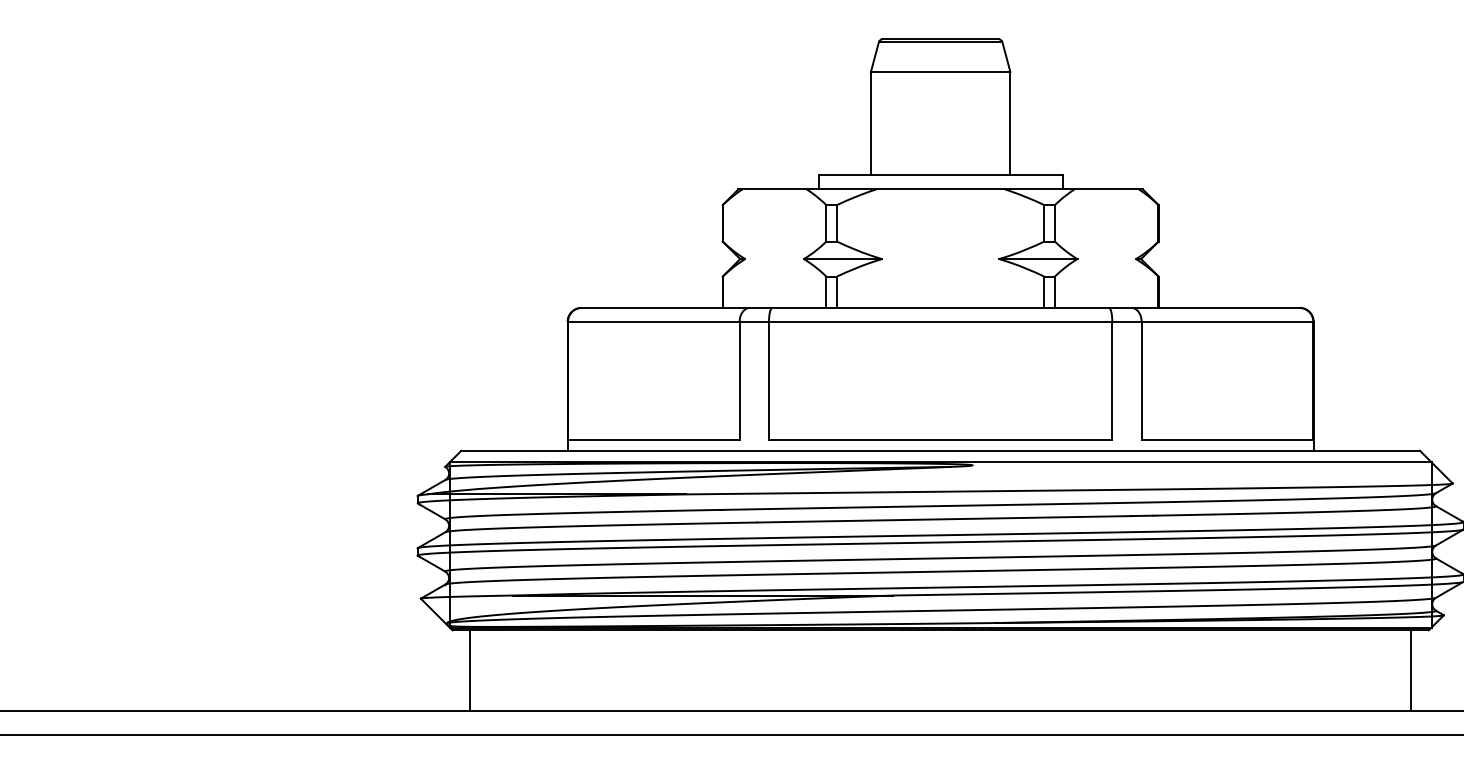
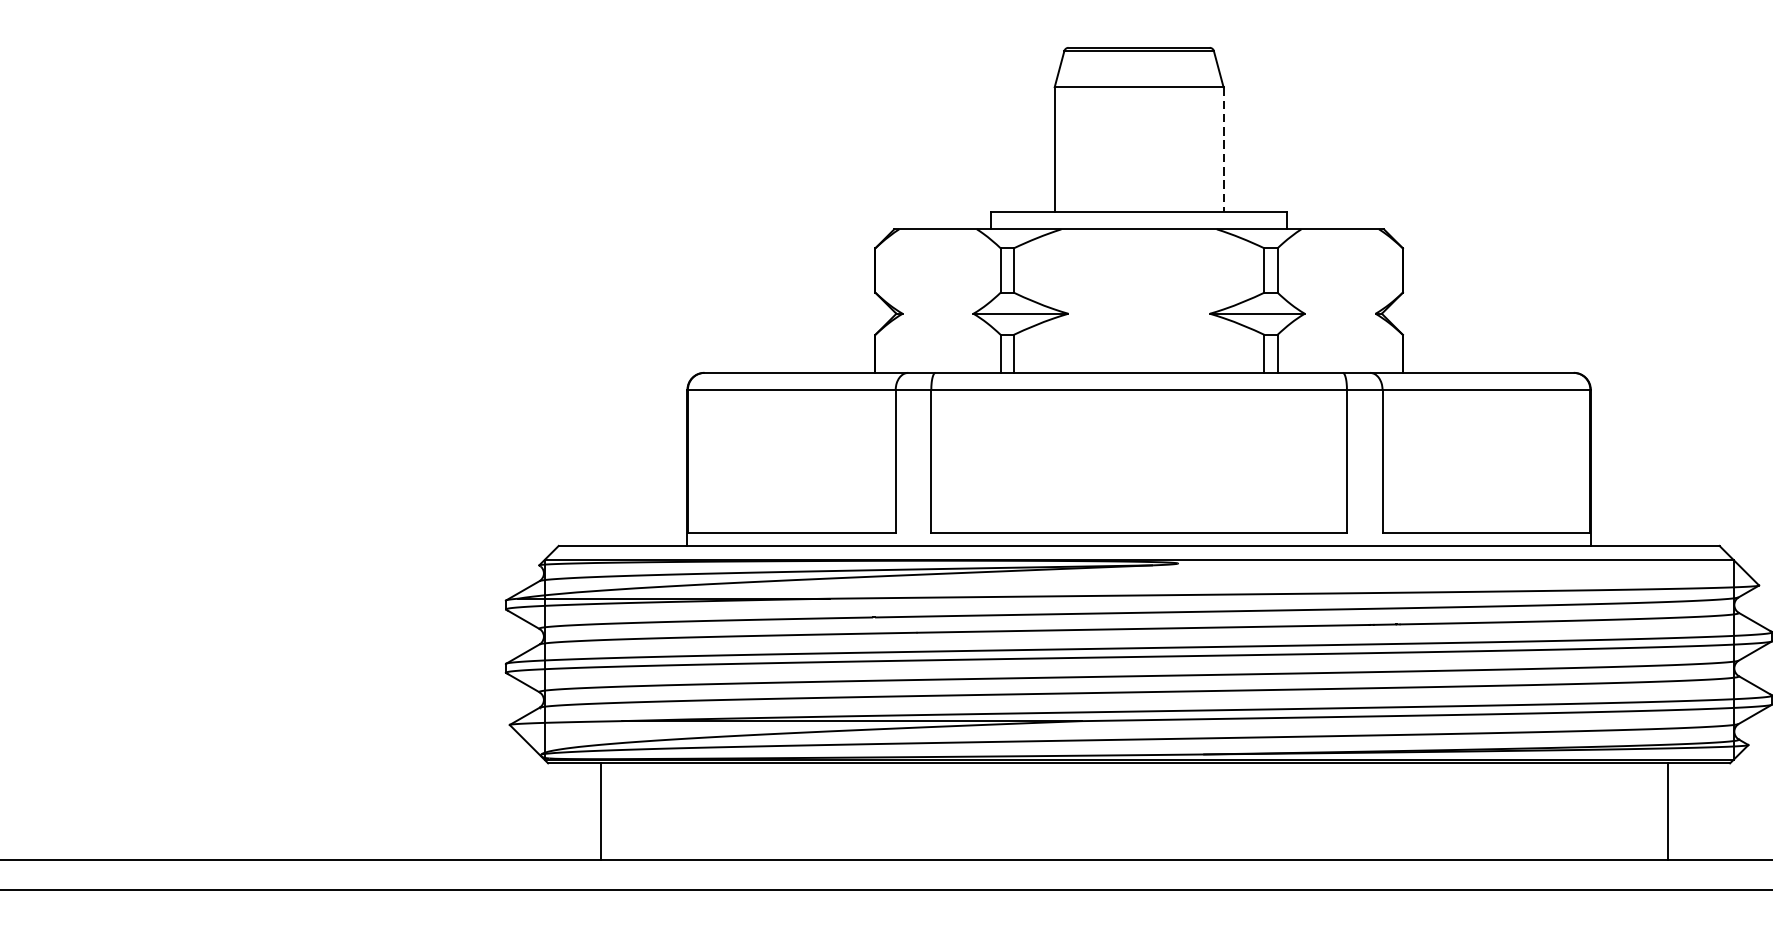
line: (1010, 123) -> (1223, 149), solid -> dashed
line: (469, 670) -> (600, 811), moved
line: (1411, 670) -> (1668, 811), moved

